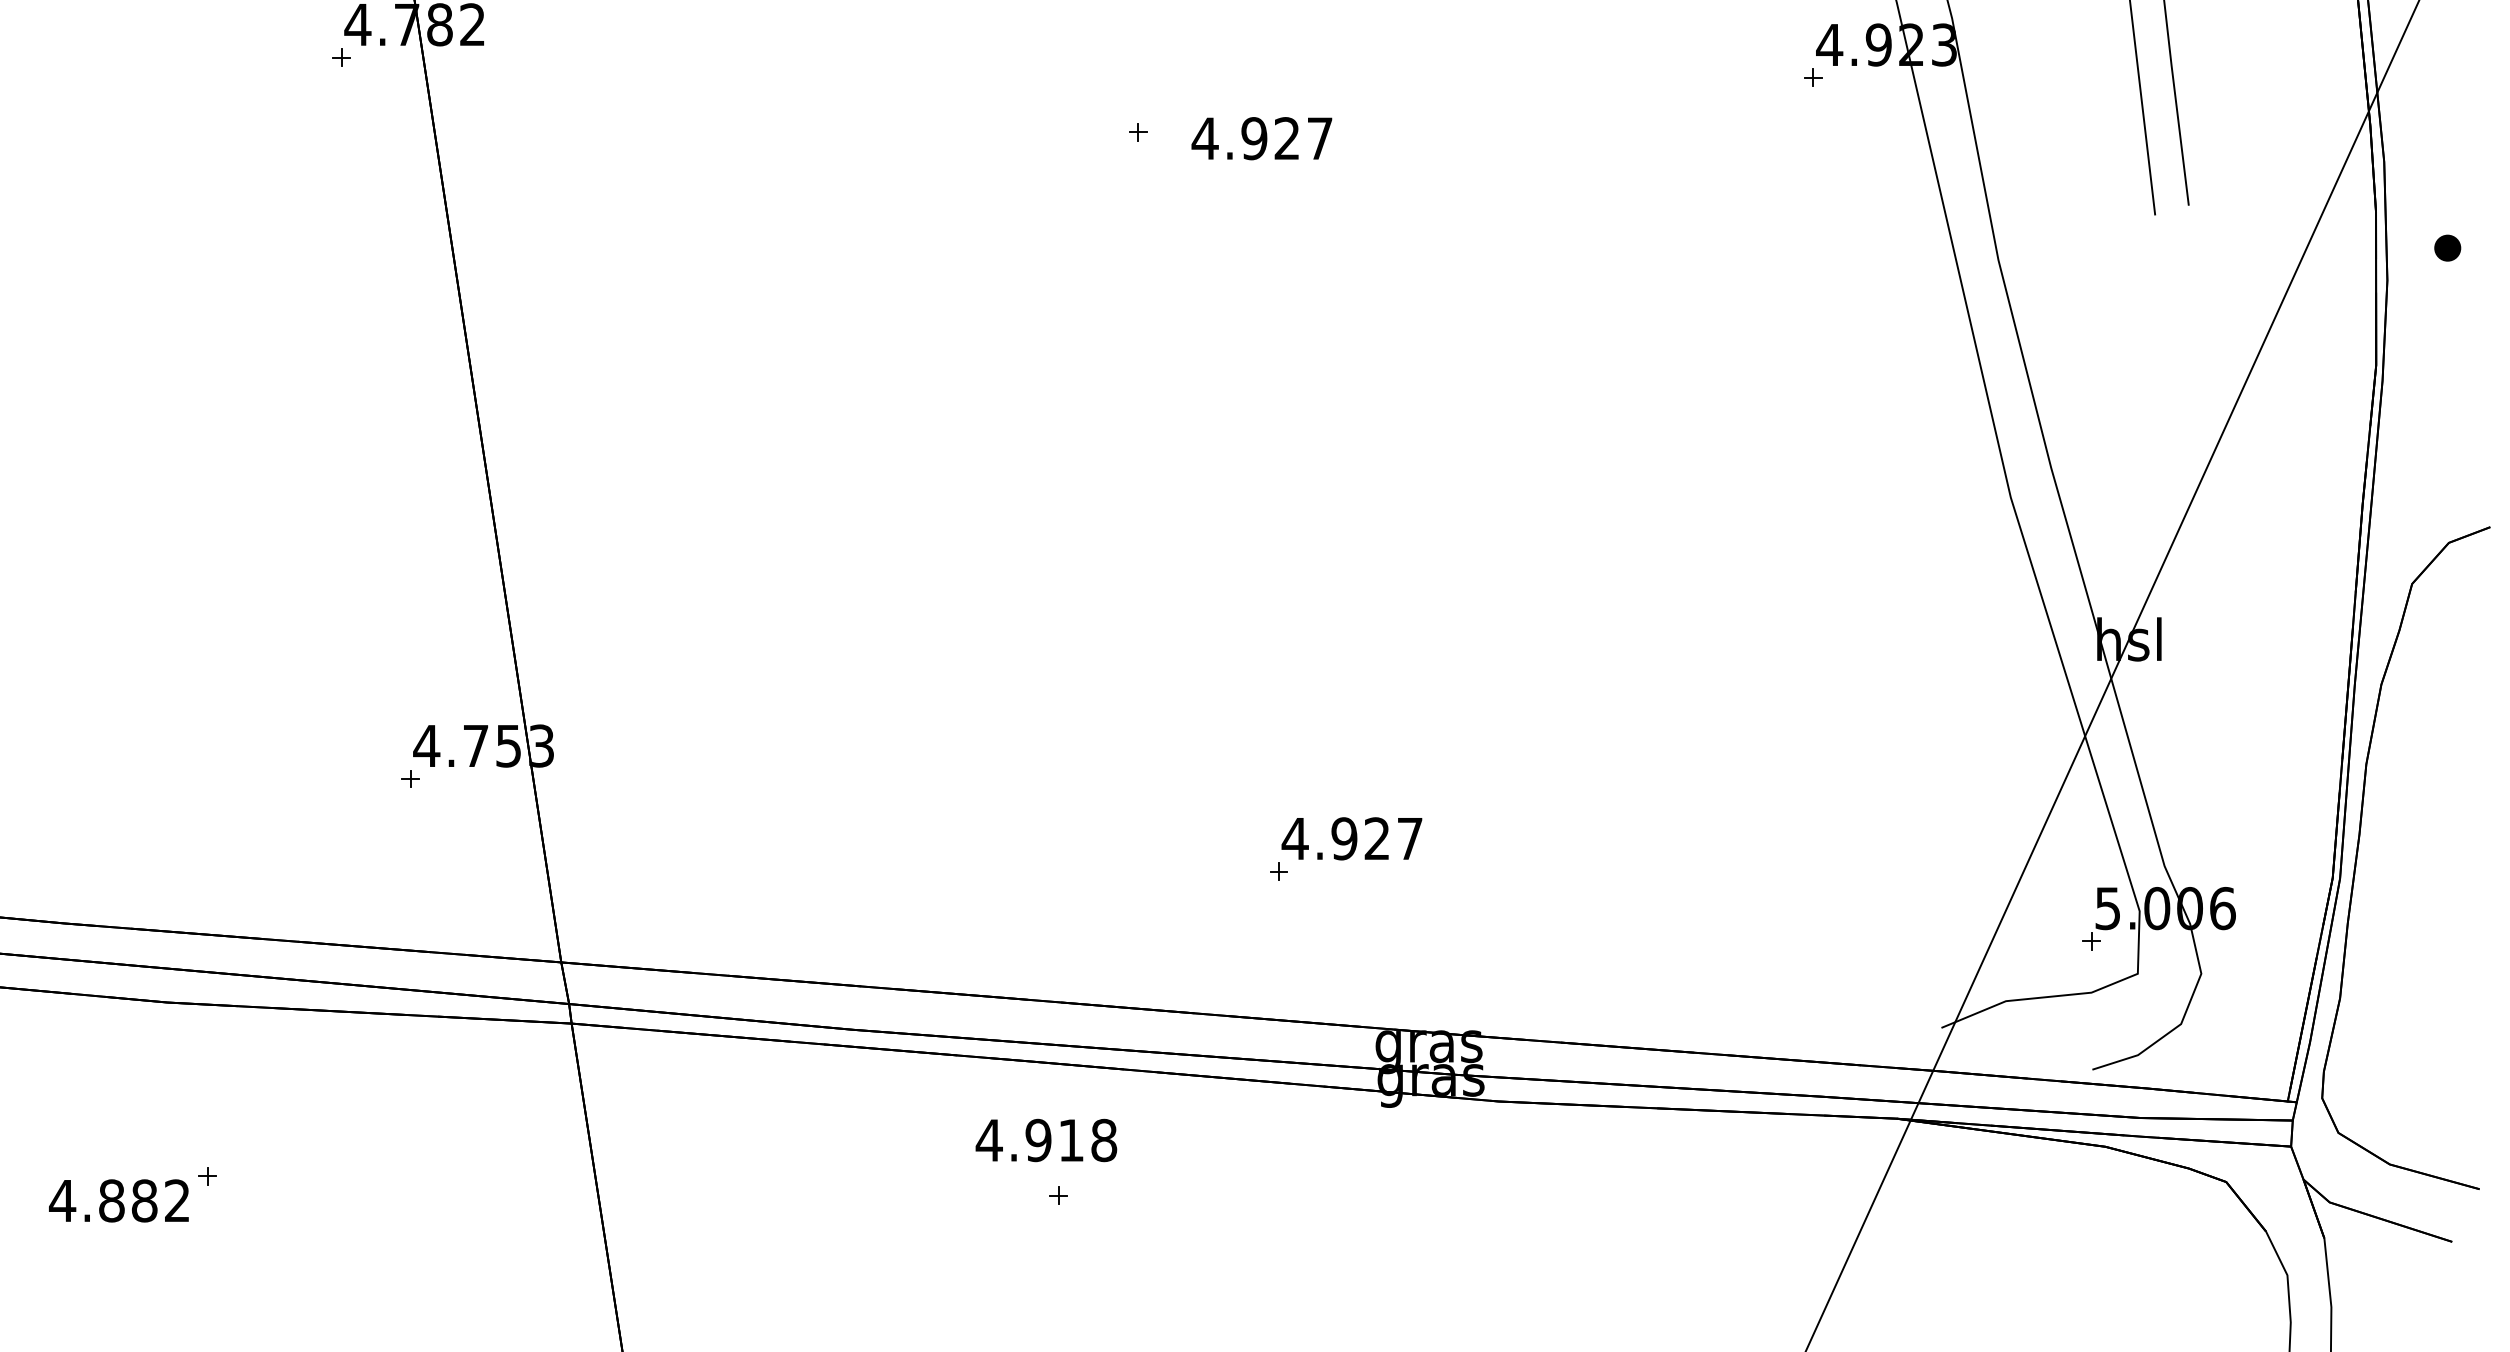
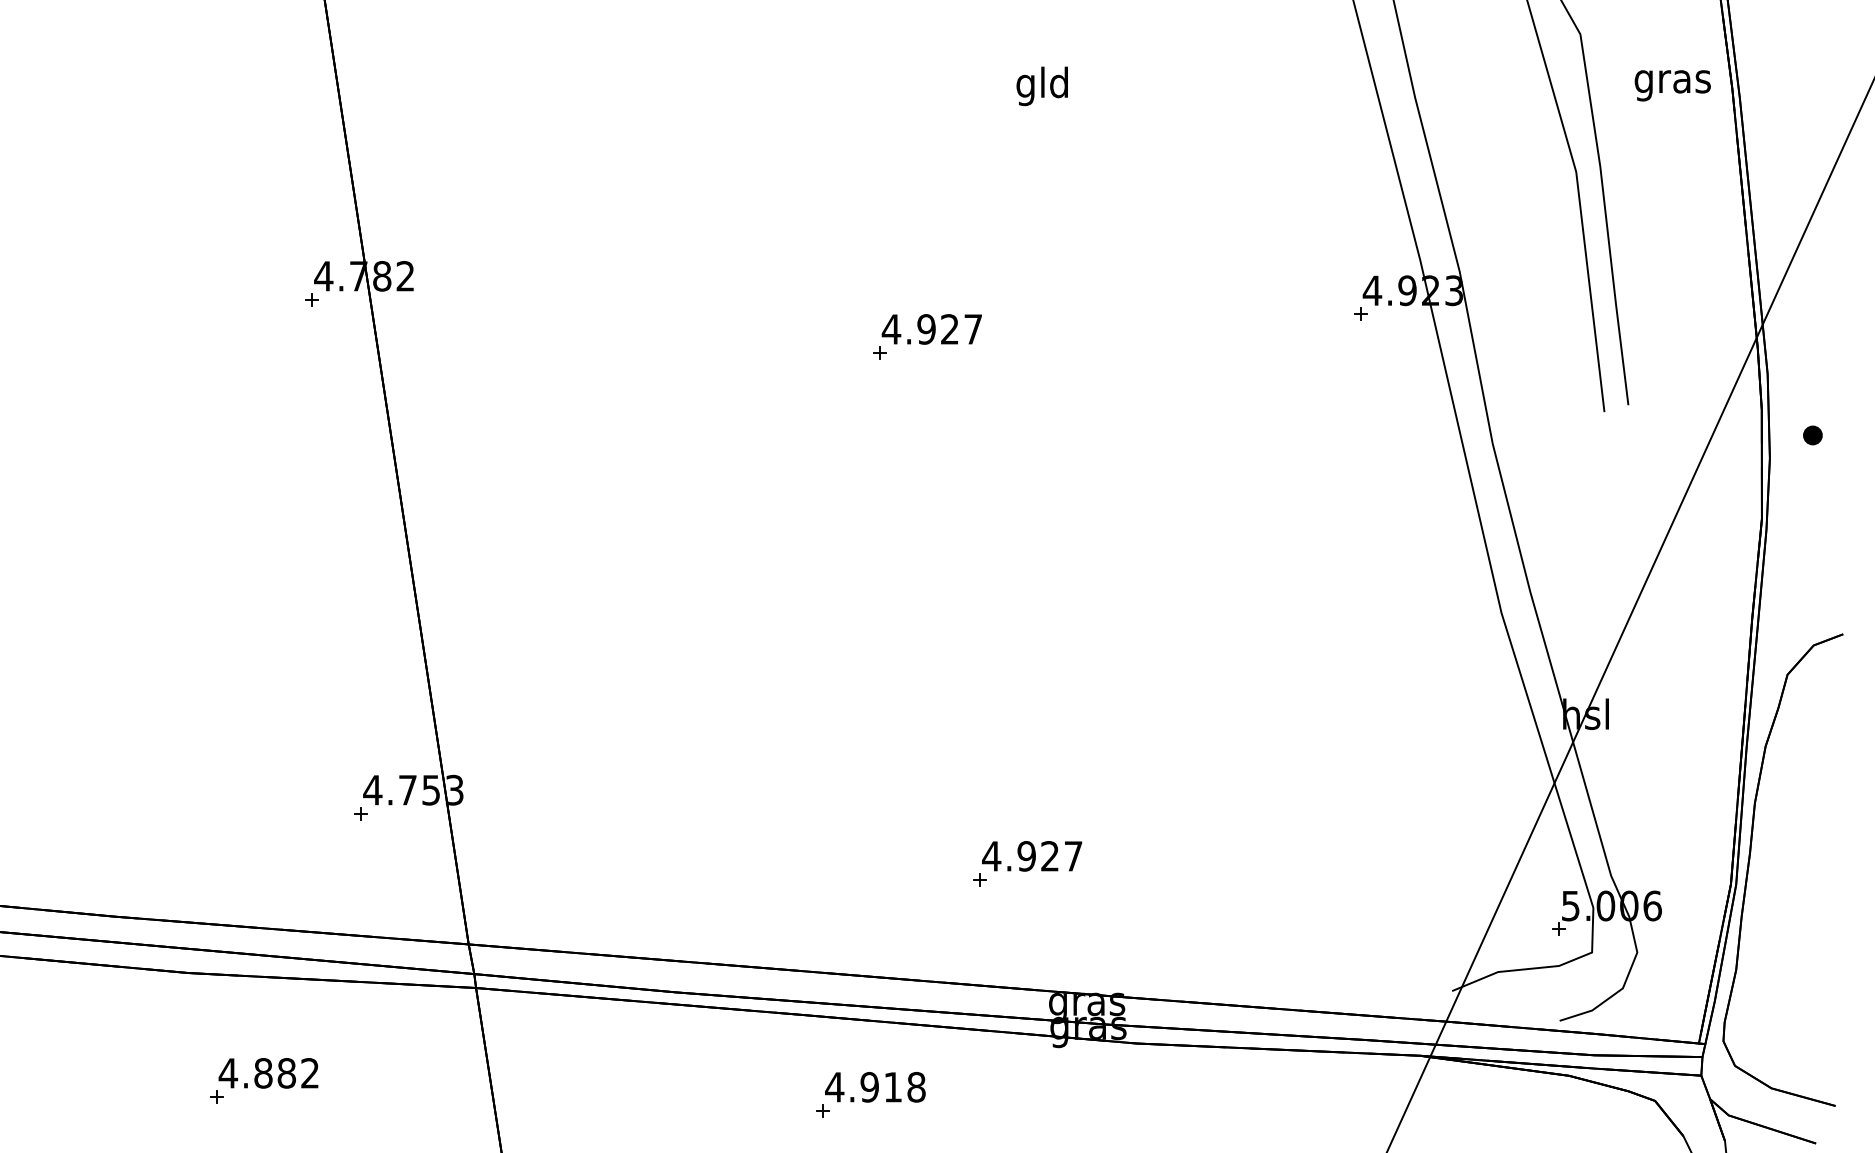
text: (1261, 138) -> (931, 329), moved
text: (1046, 1140) -> (875, 1087), moved
text: (118, 1201) -> (268, 1073), moved

